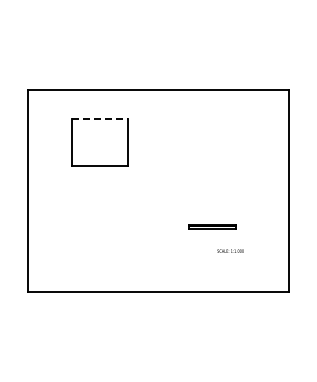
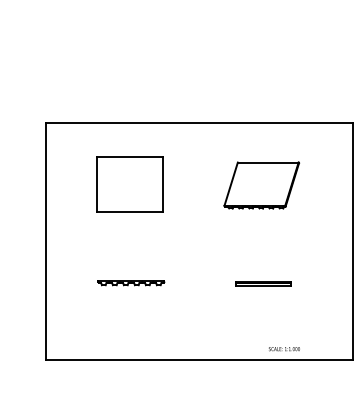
line: (100, 119) -> (130, 157), dashed -> solid
part: (210, 143) -> (260, 185), added
part: (100, 225) -> (130, 282), added
text: (230, 250) -> (284, 348), moved

